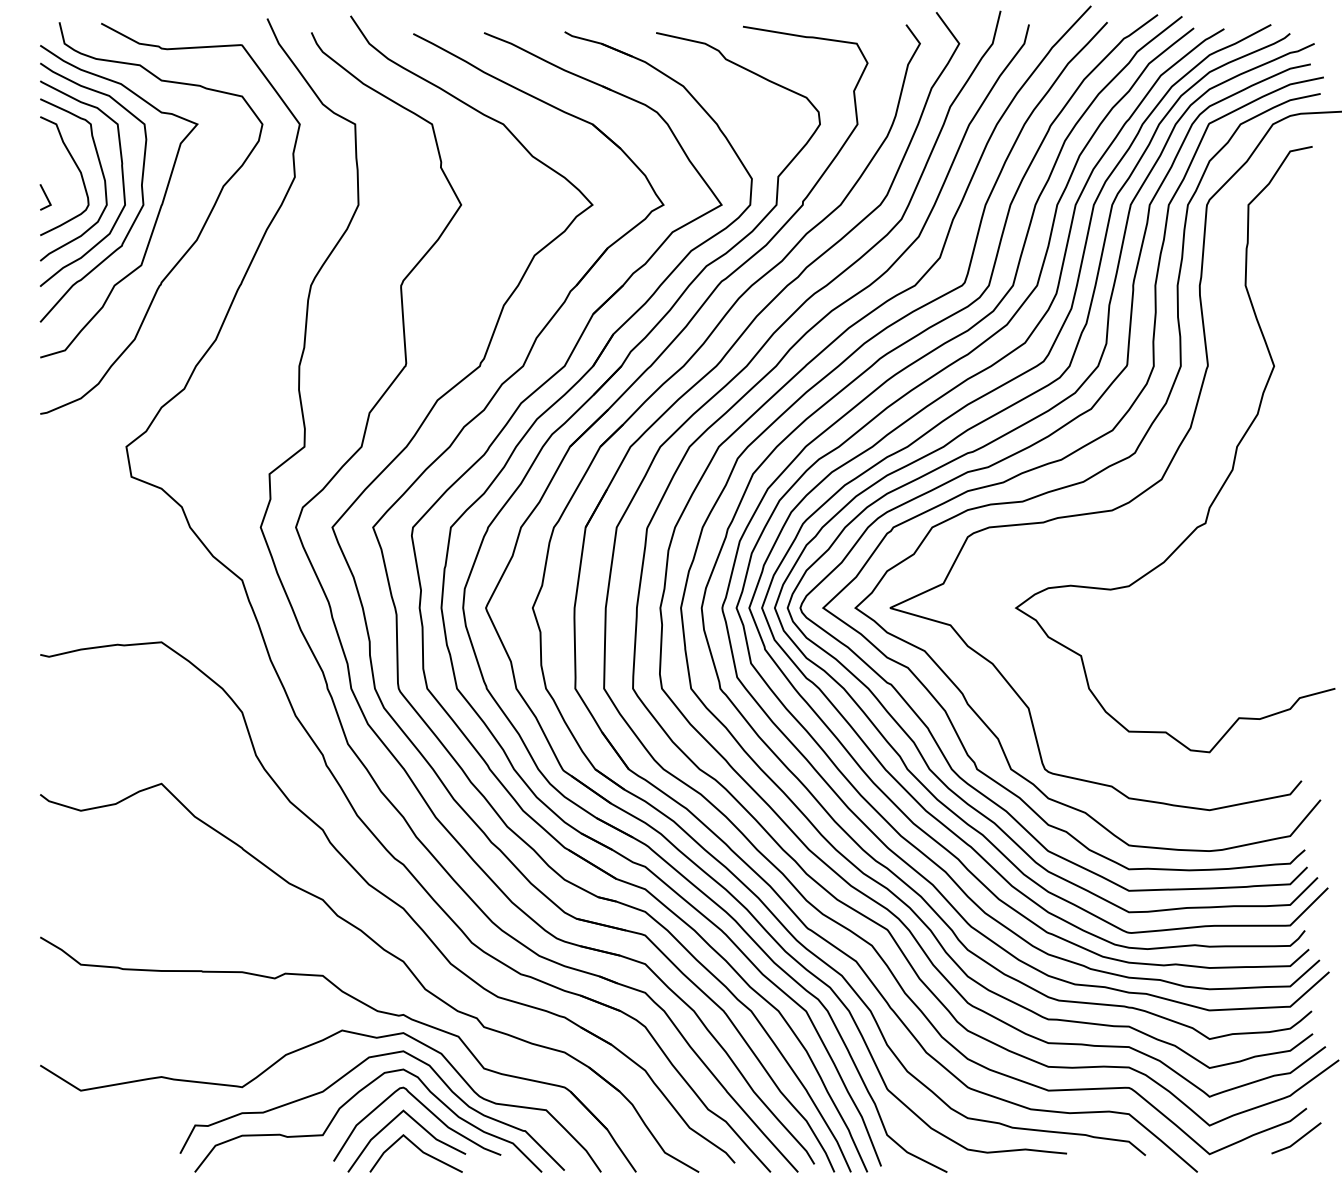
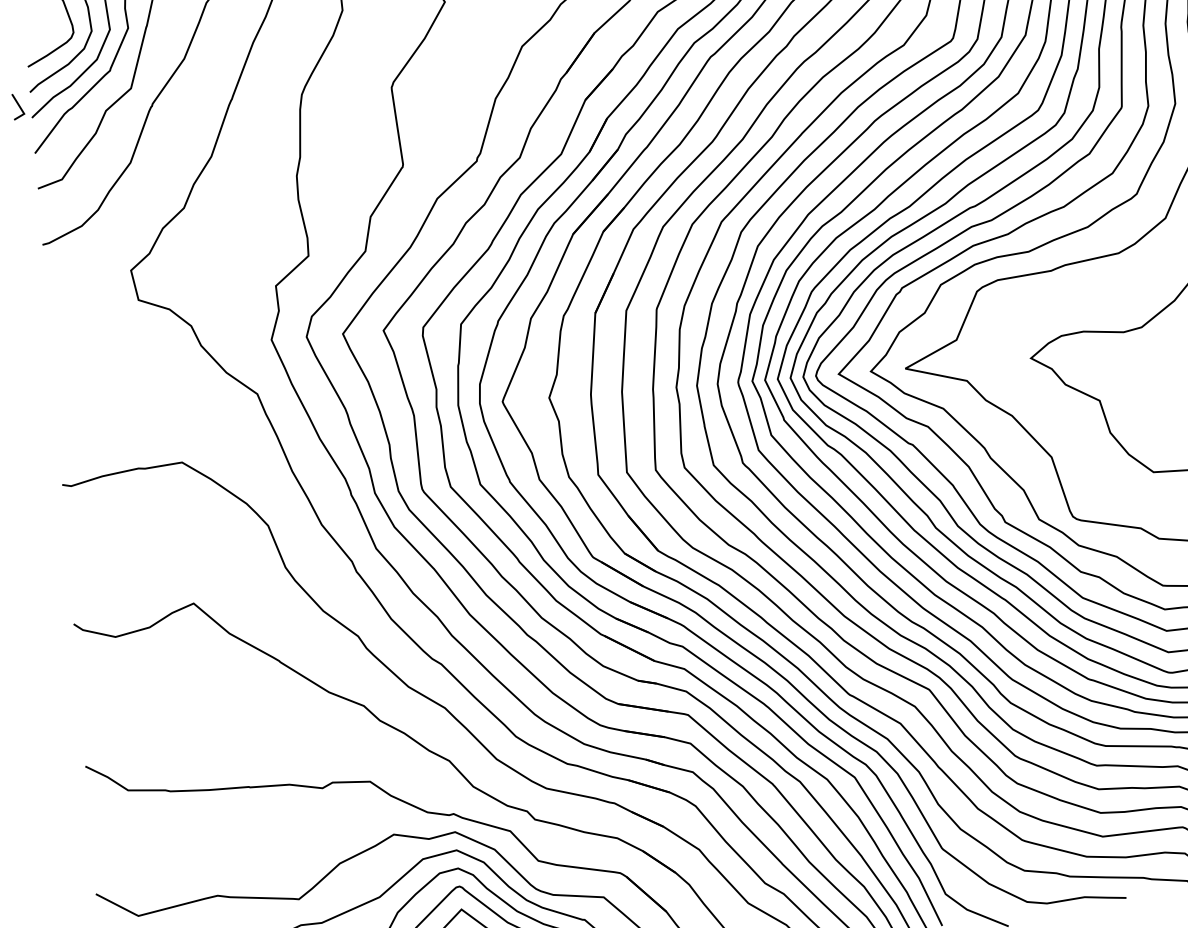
line: (45, 196) -> (18, 105), moved

